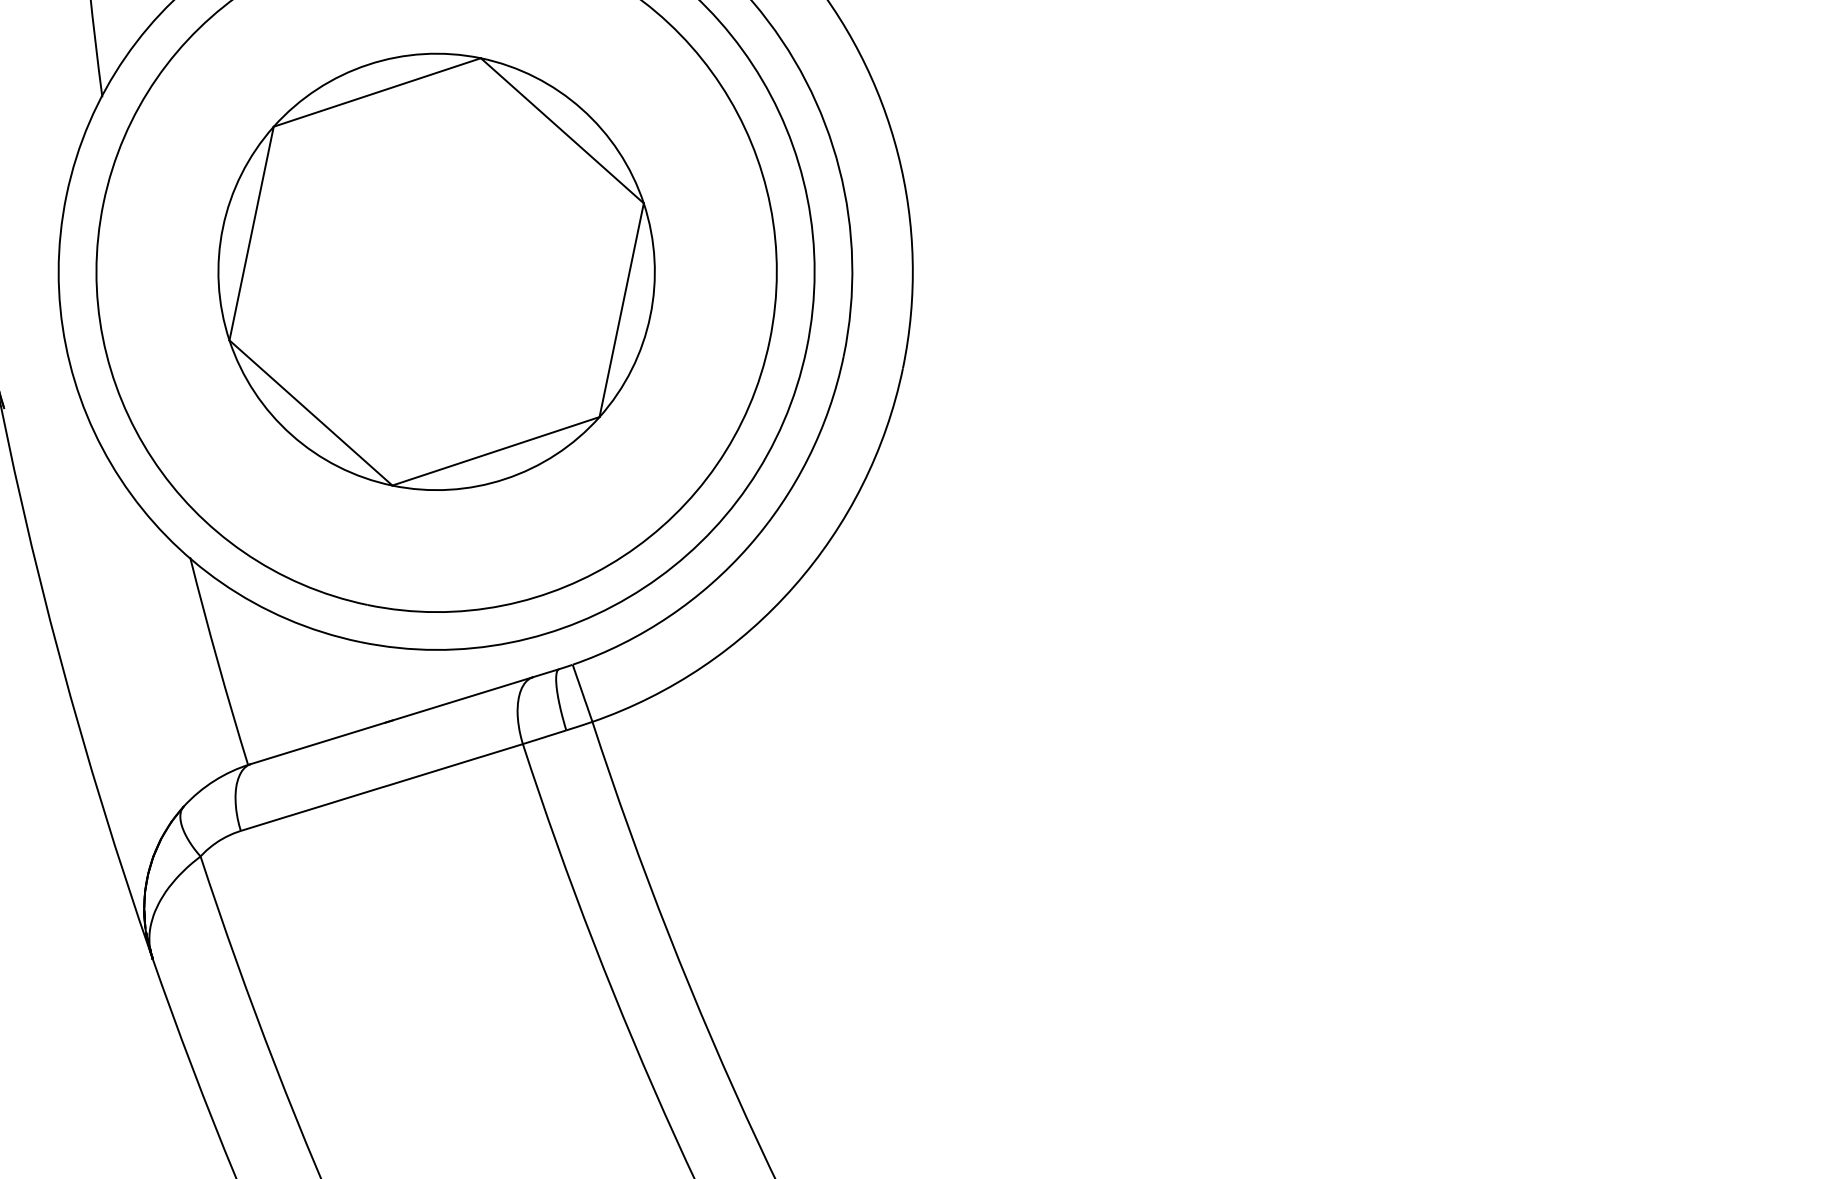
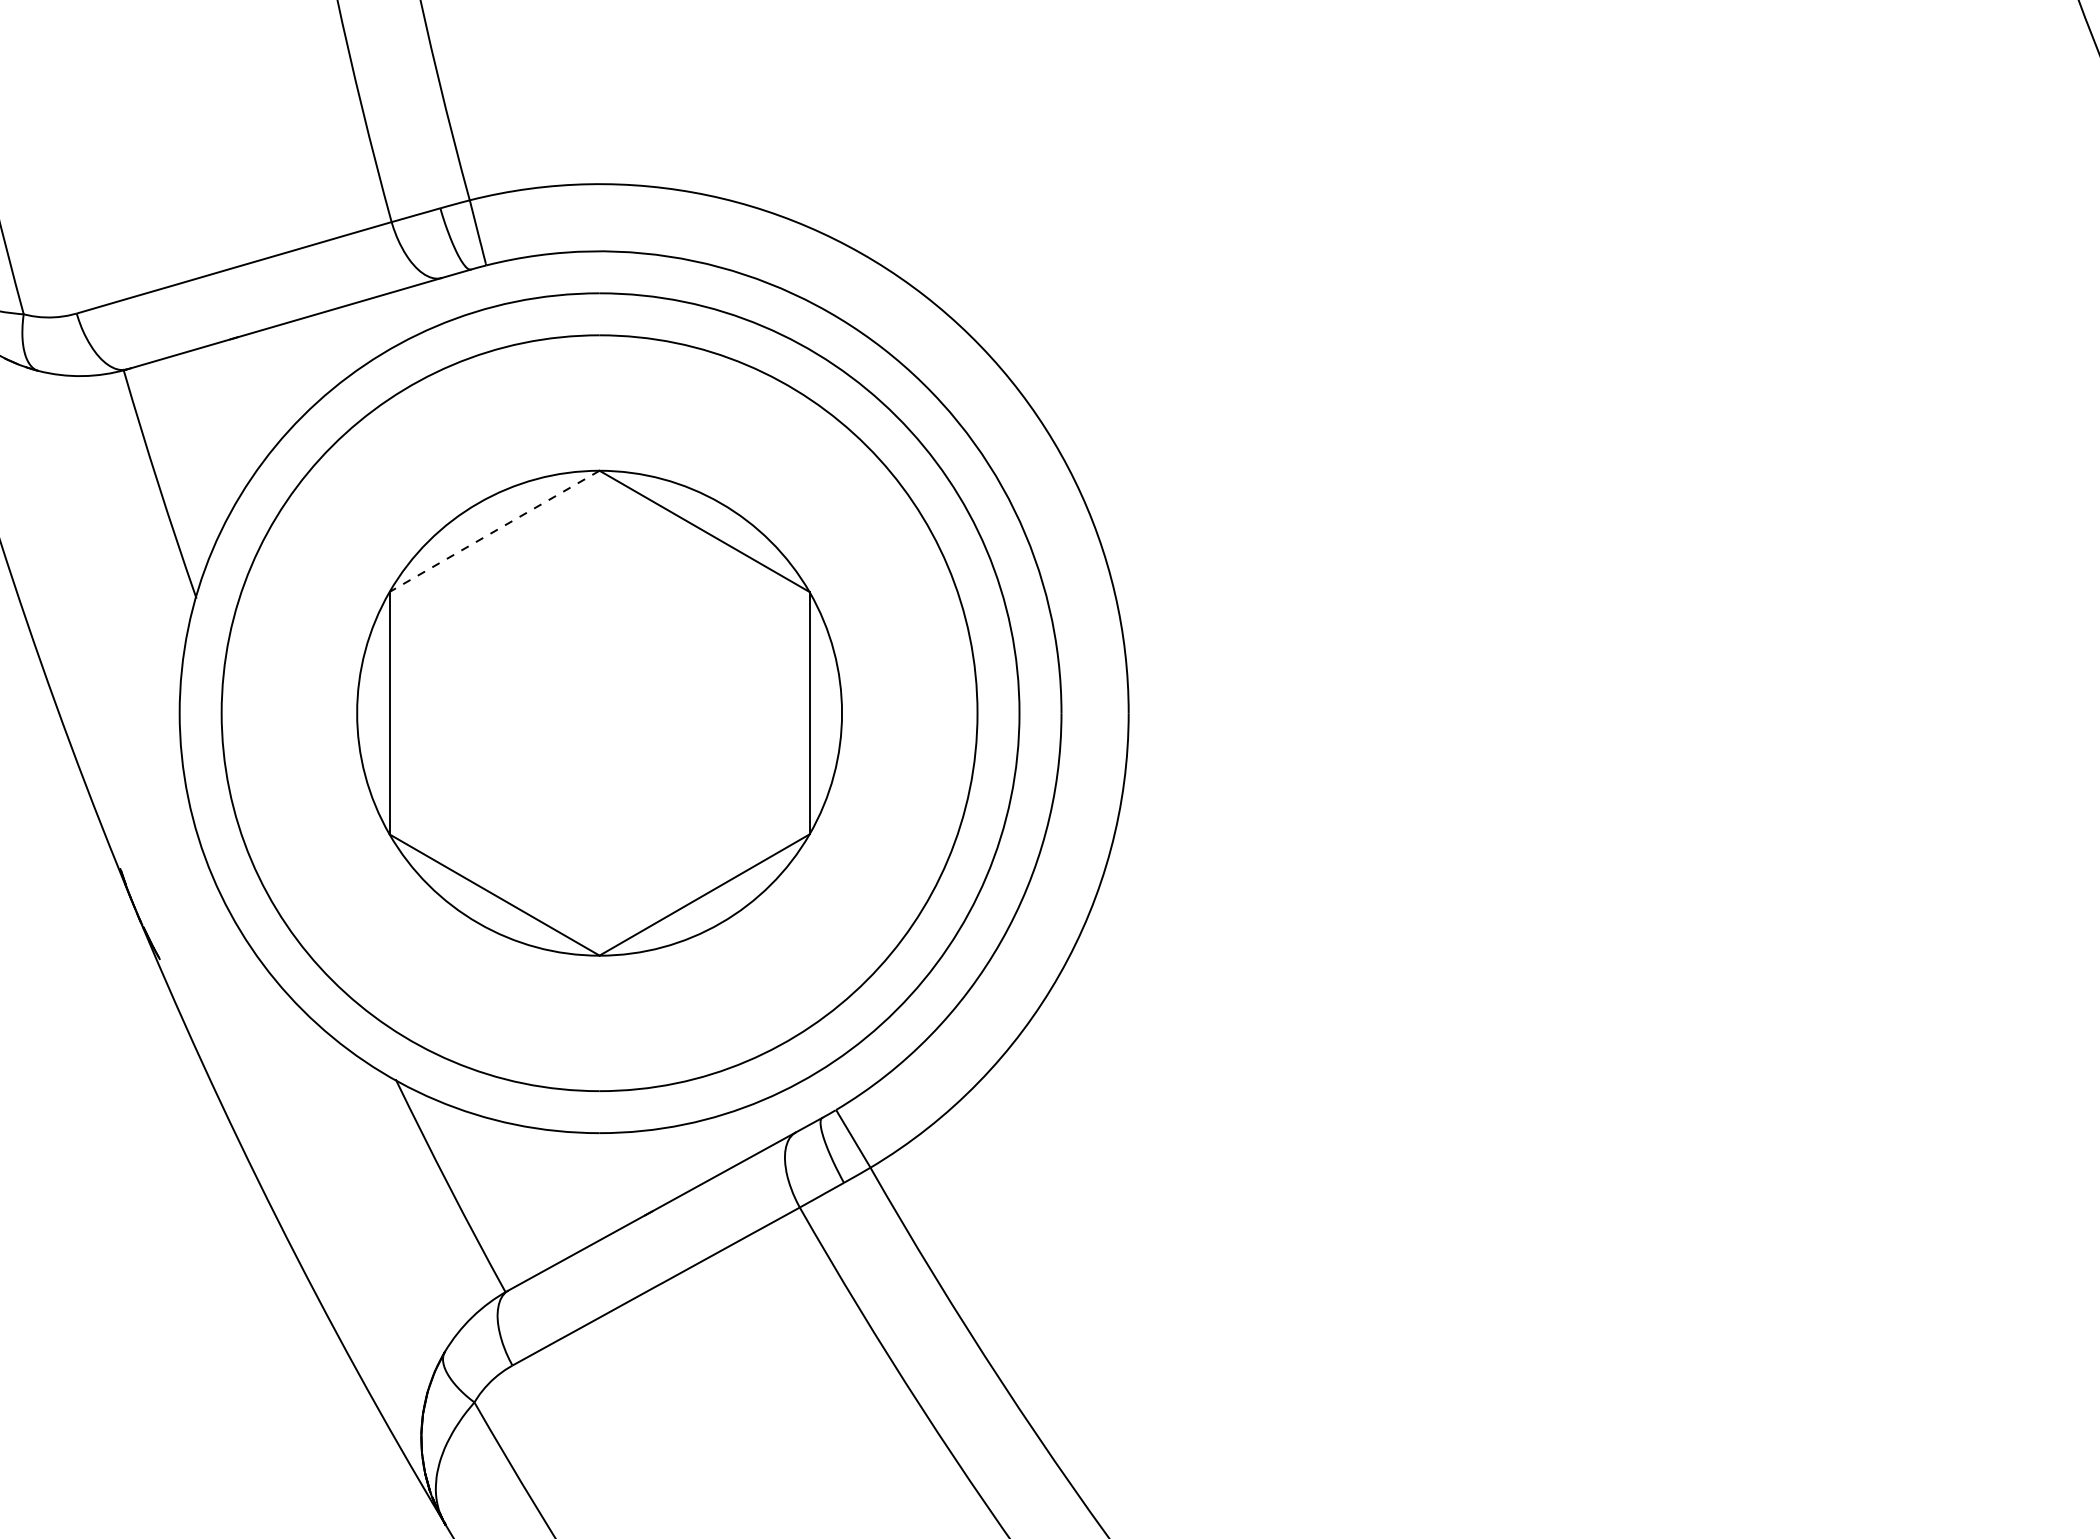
line: (377, 92) -> (494, 531), solid -> dashed

